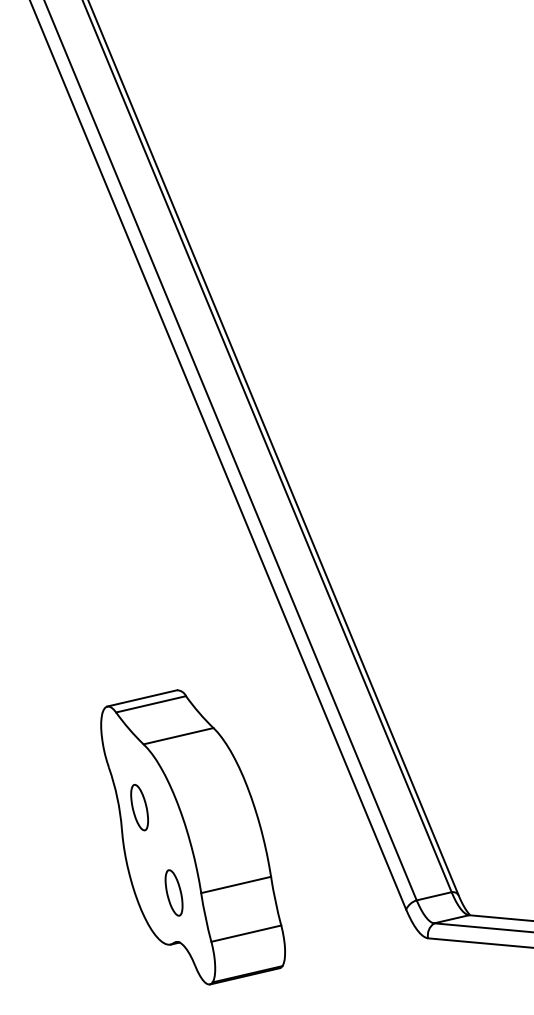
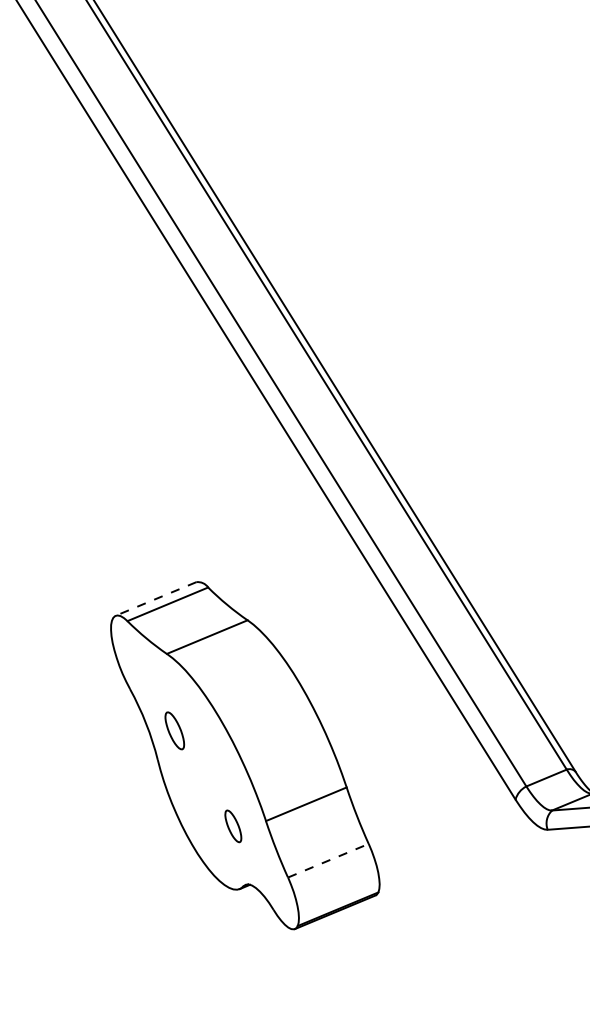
line: (142, 698) -> (156, 599), solid -> dashed
part: (139, 807) -> (174, 730), size x0.7
part: (173, 892) -> (232, 825), size x0.6
line: (246, 933) -> (328, 860), solid -> dashed

